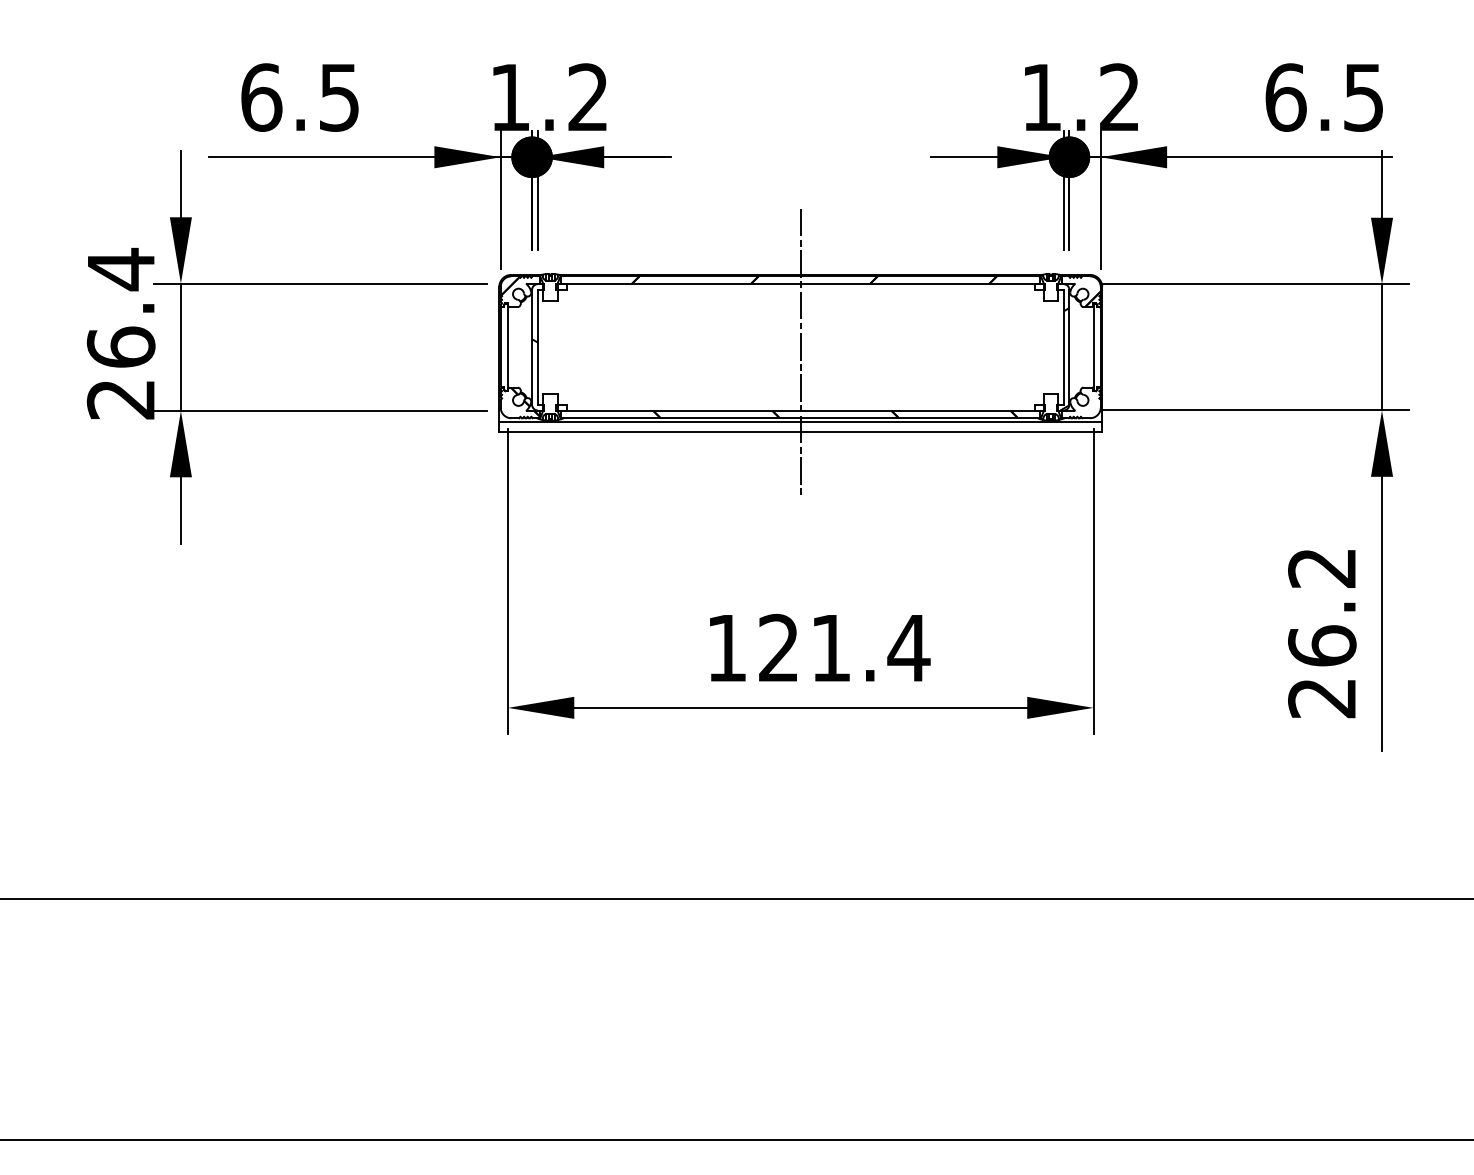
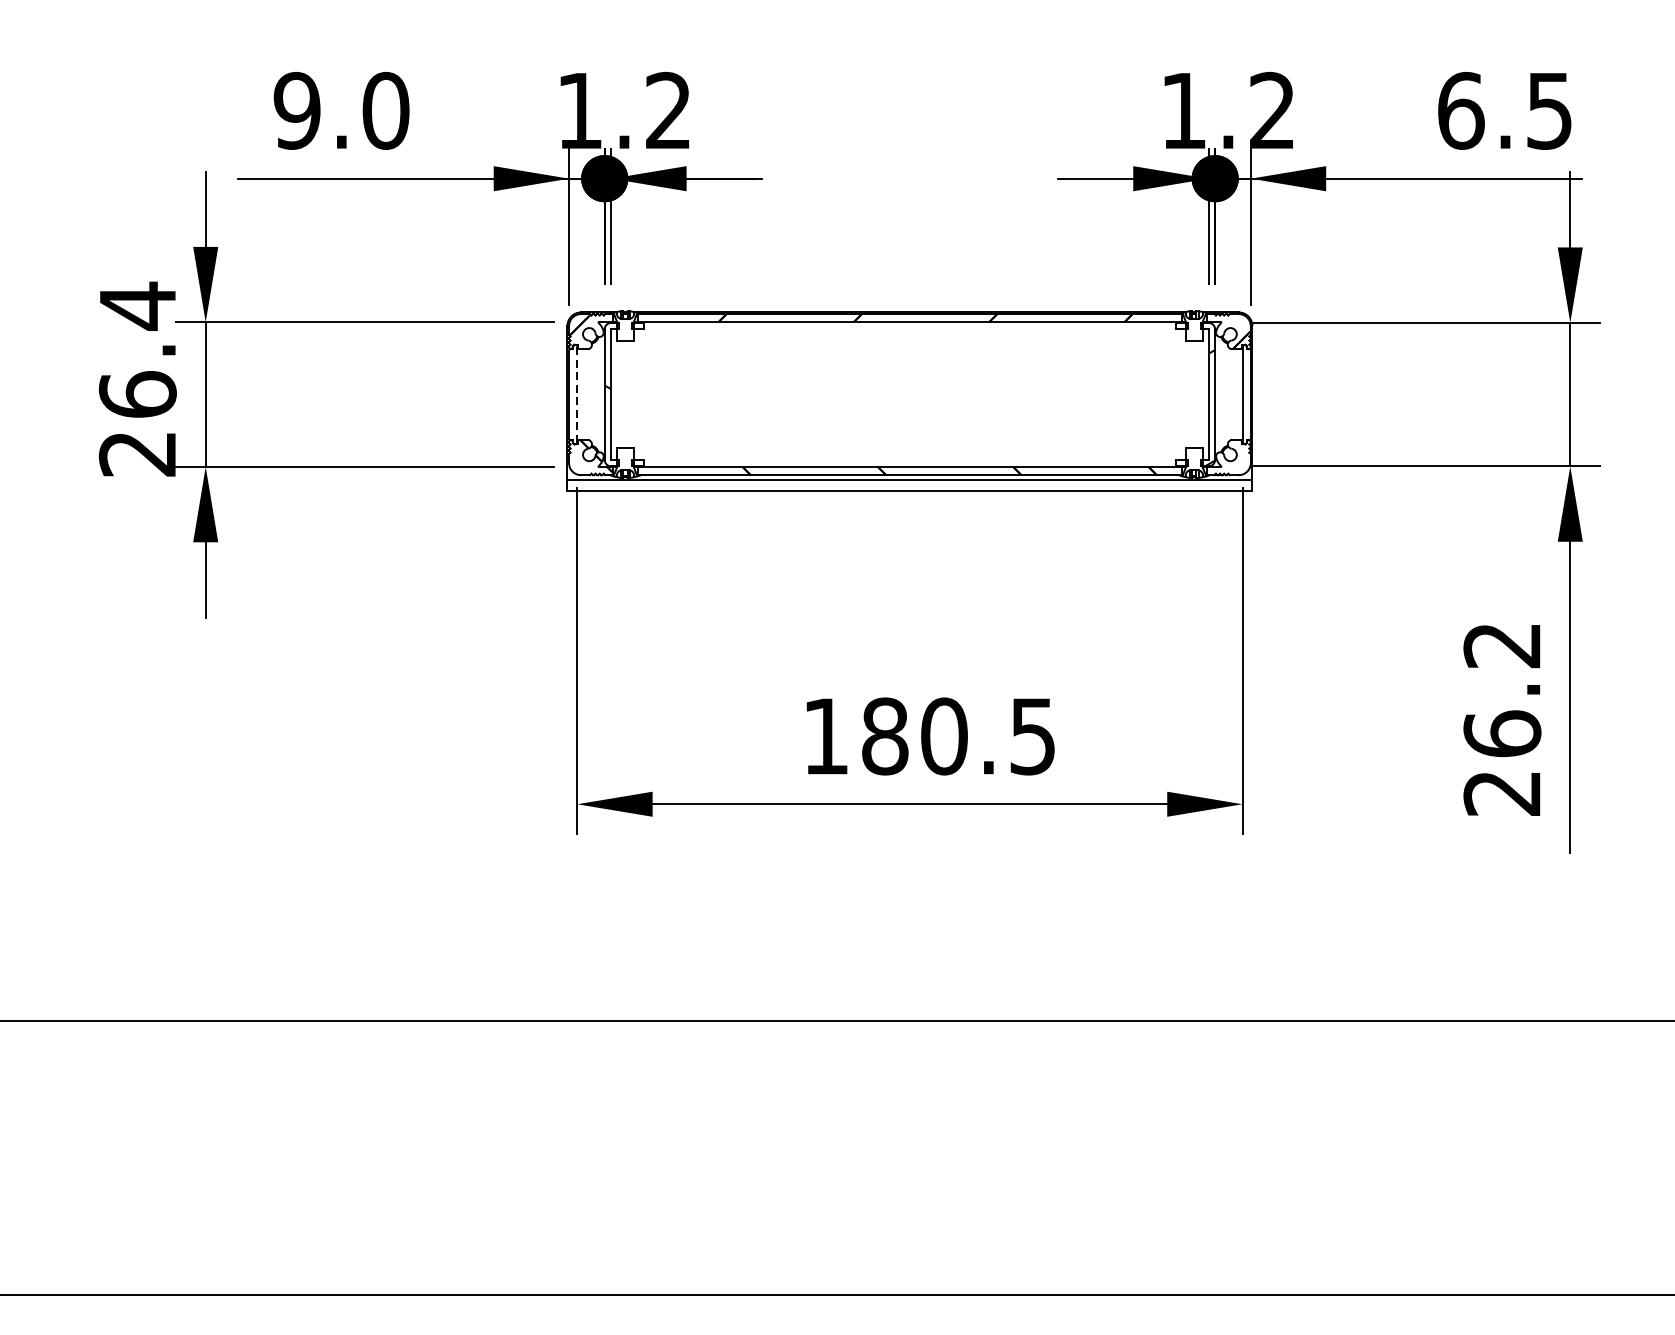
text: (300, 97) -> (341, 110), 6.5 -> 9.0
line: (507, 346) -> (576, 393), solid -> dashed
line: (800, 353) -> (909, 401), removed
text: (844, 647) -> (959, 735), 121.4 -> 180.5

